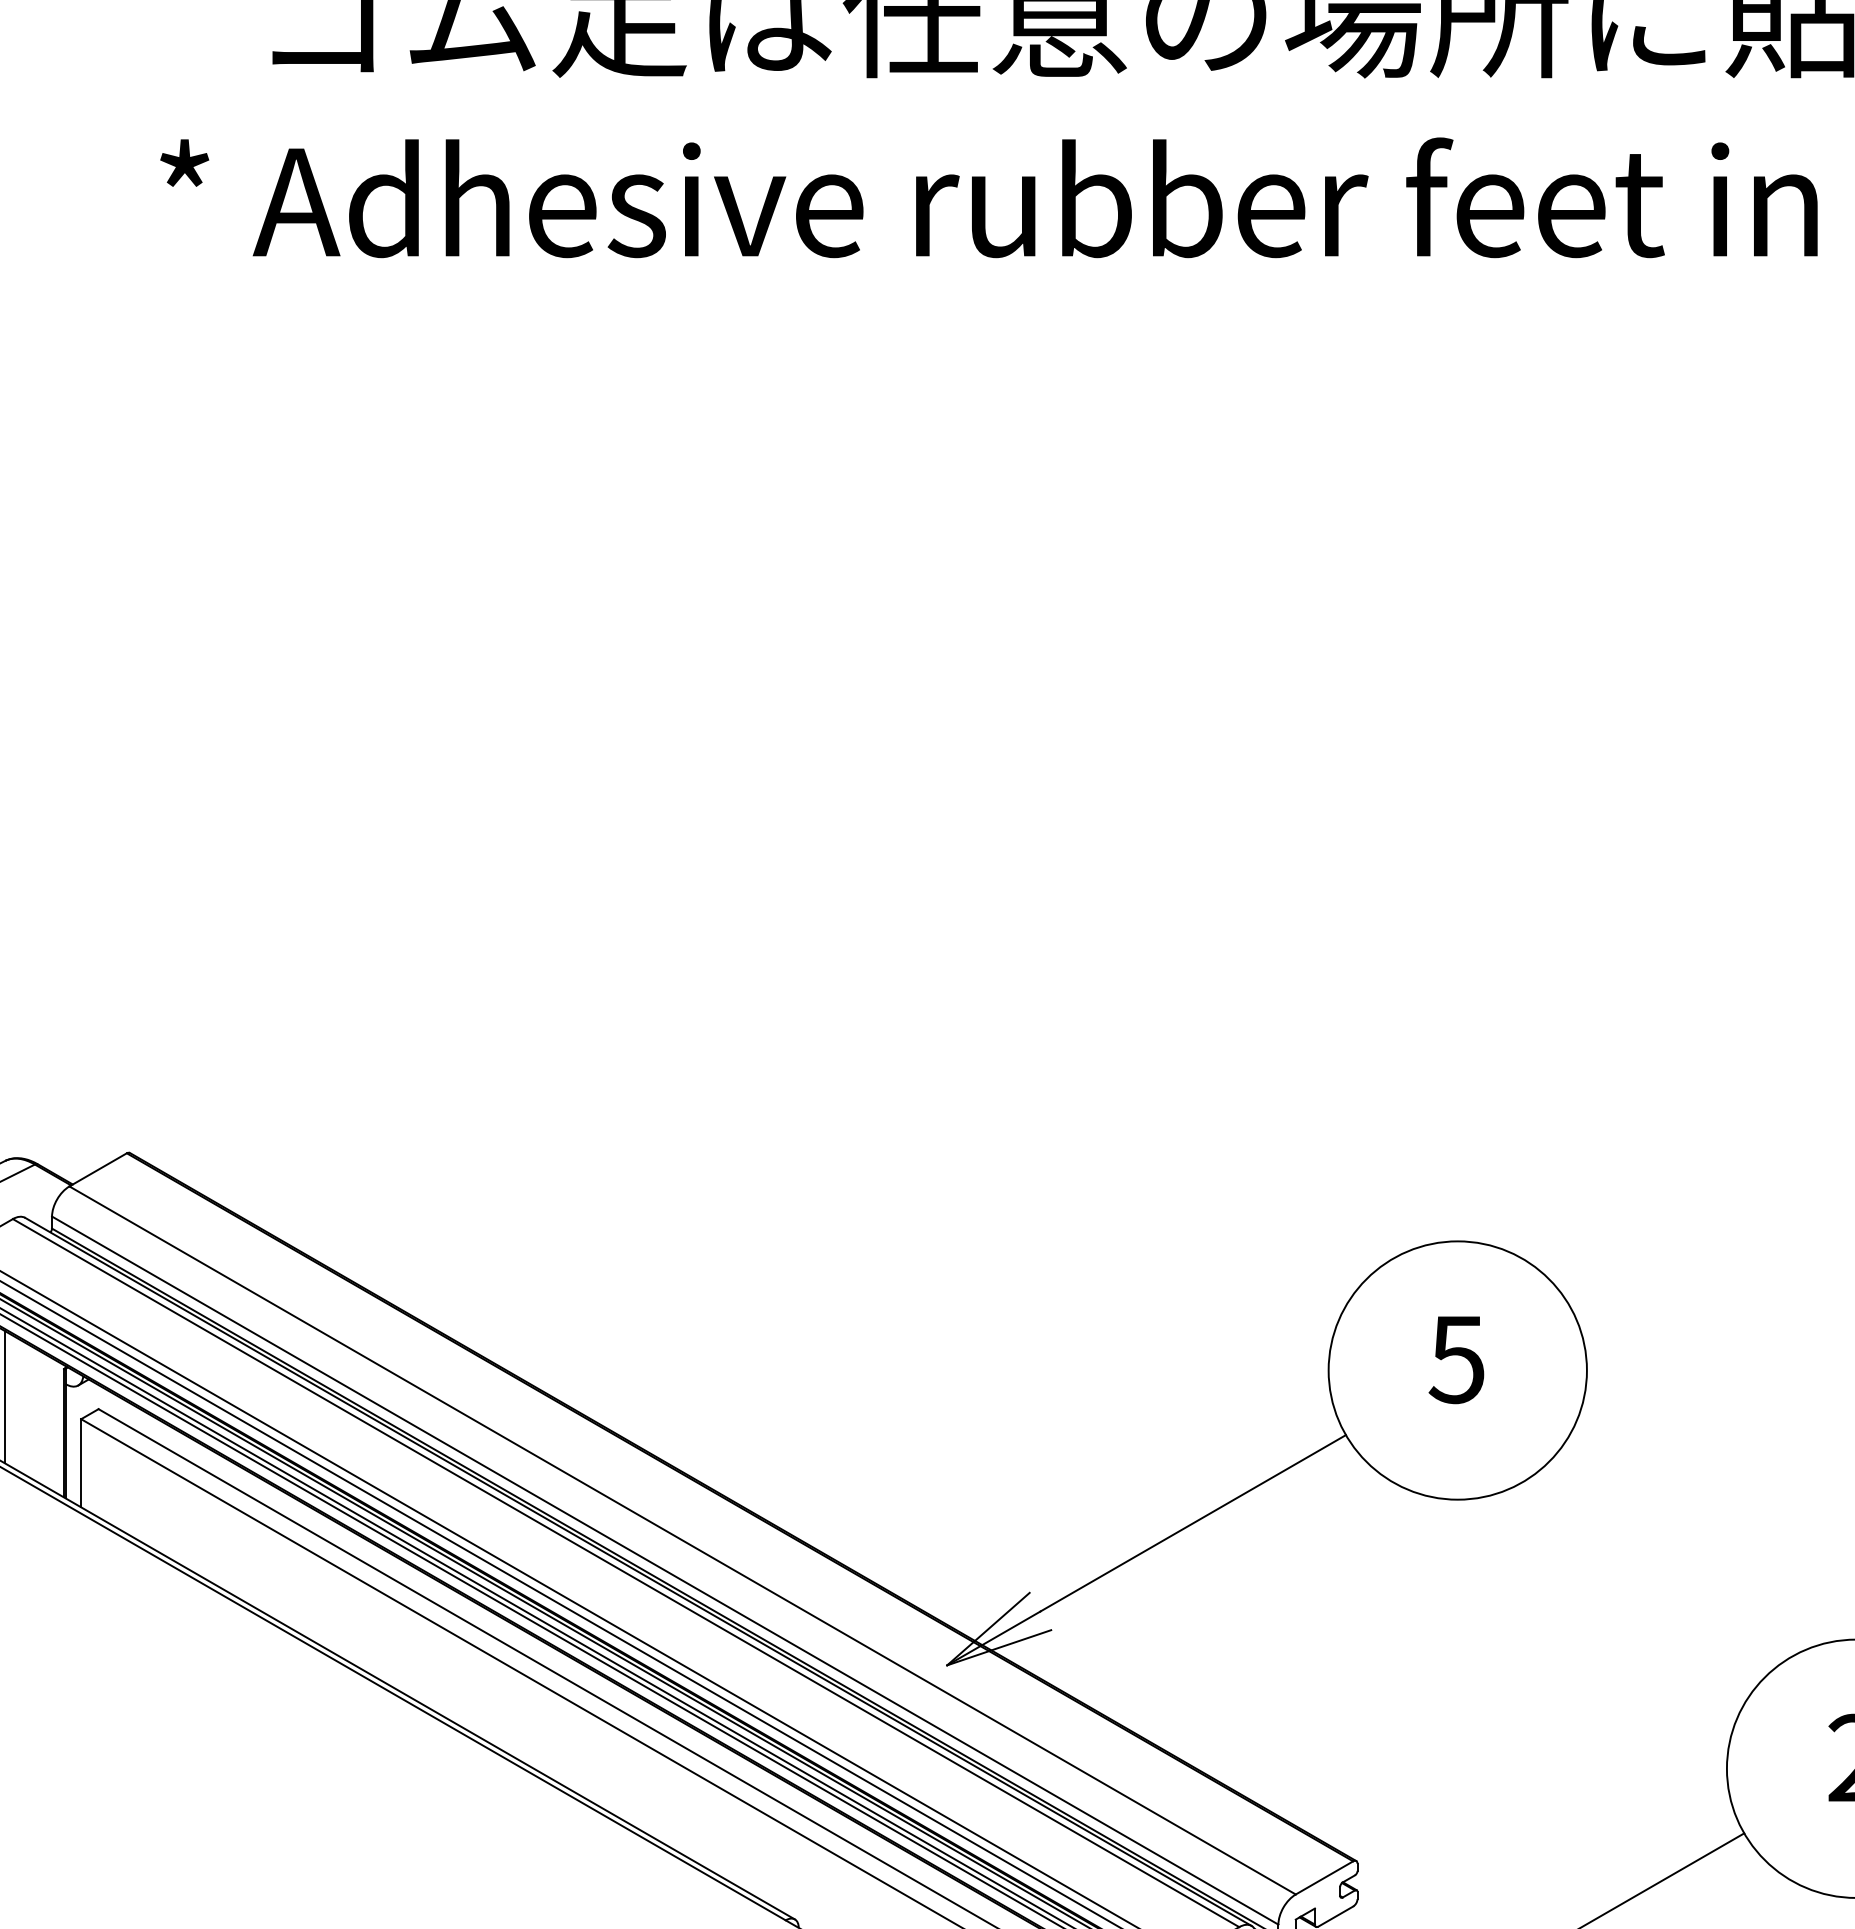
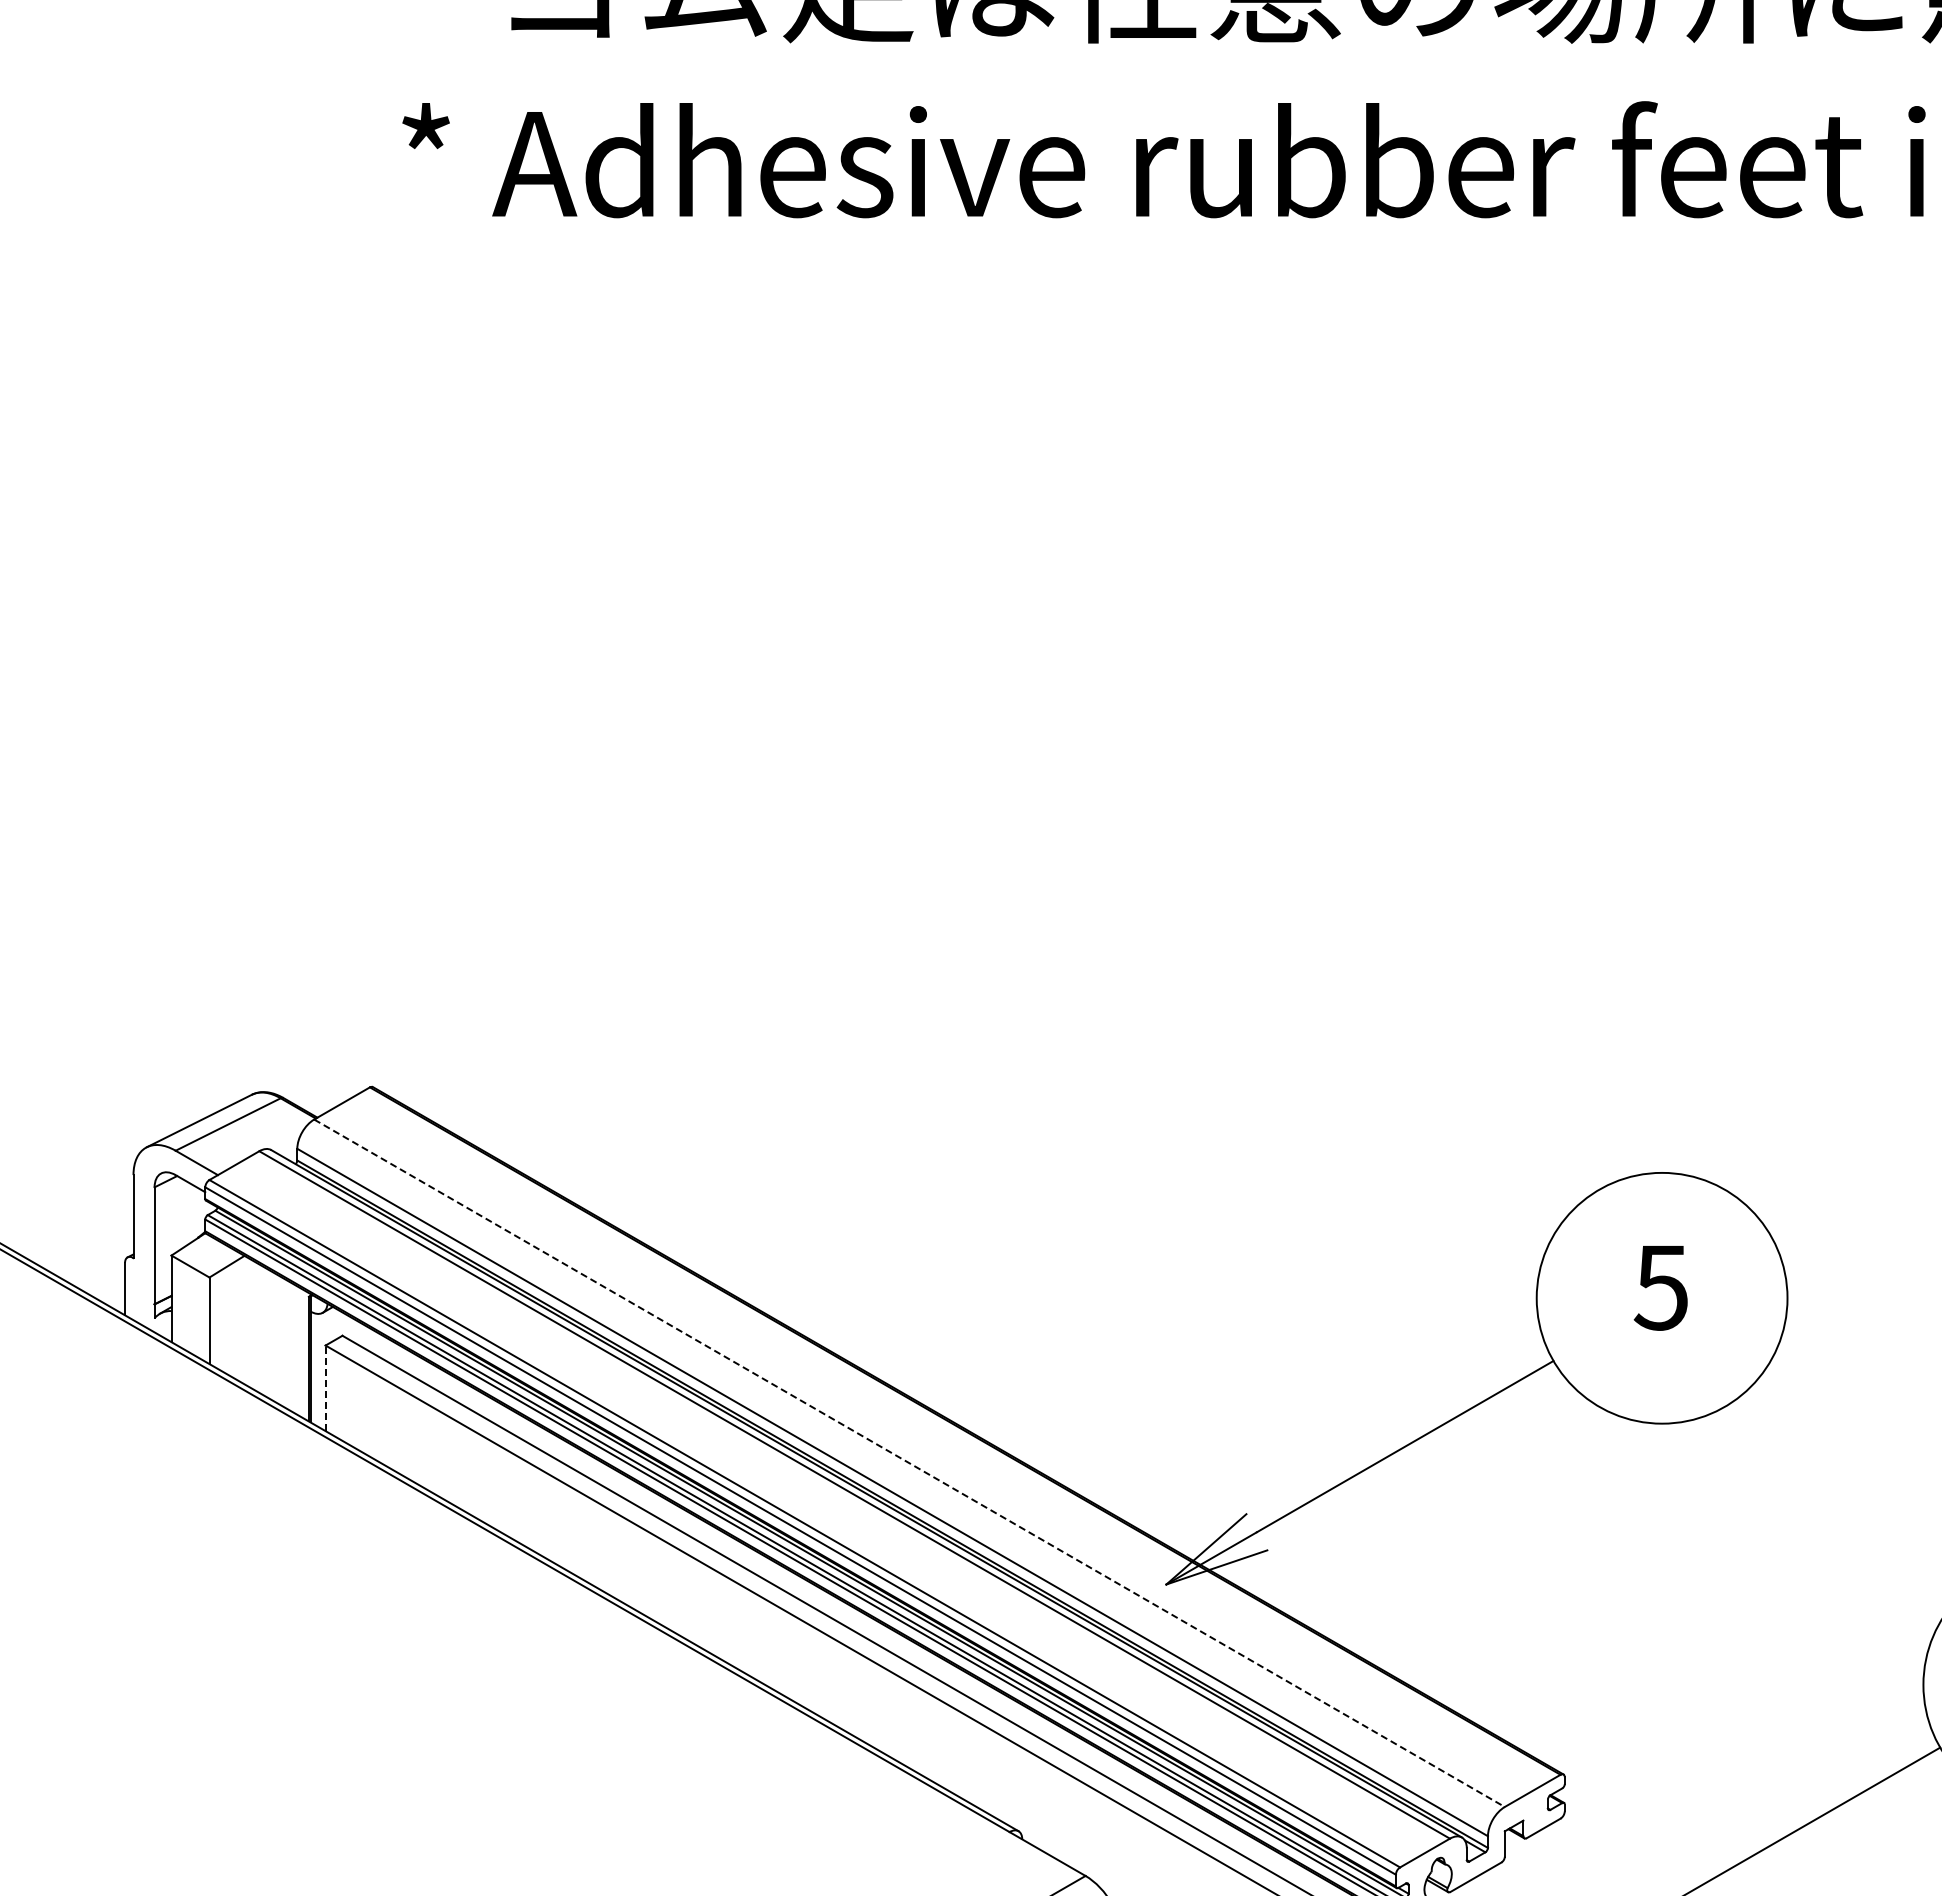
line: (4, 1397) -> (251, 1324), removed
line: (81, 1463) -> (325, 1388), solid -> dashed
line: (682, 1540) -> (909, 1463), solid -> dashed

